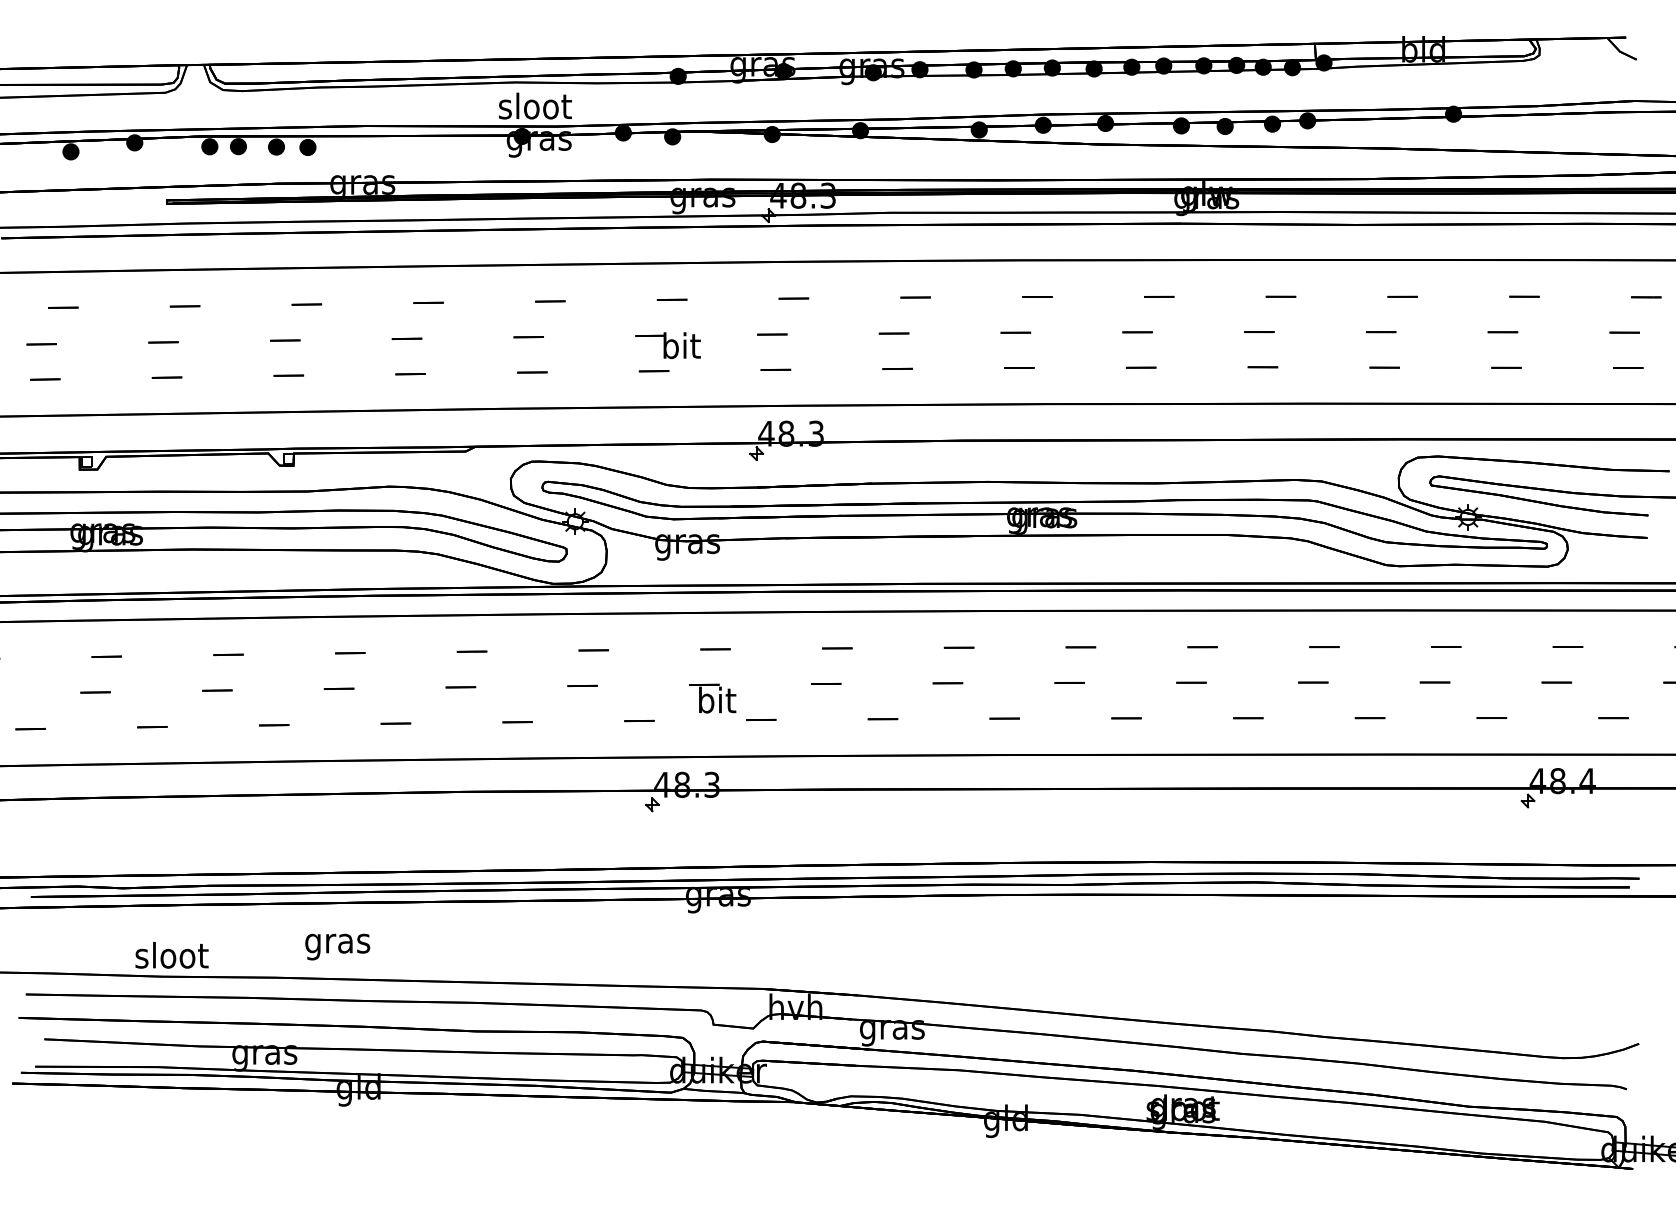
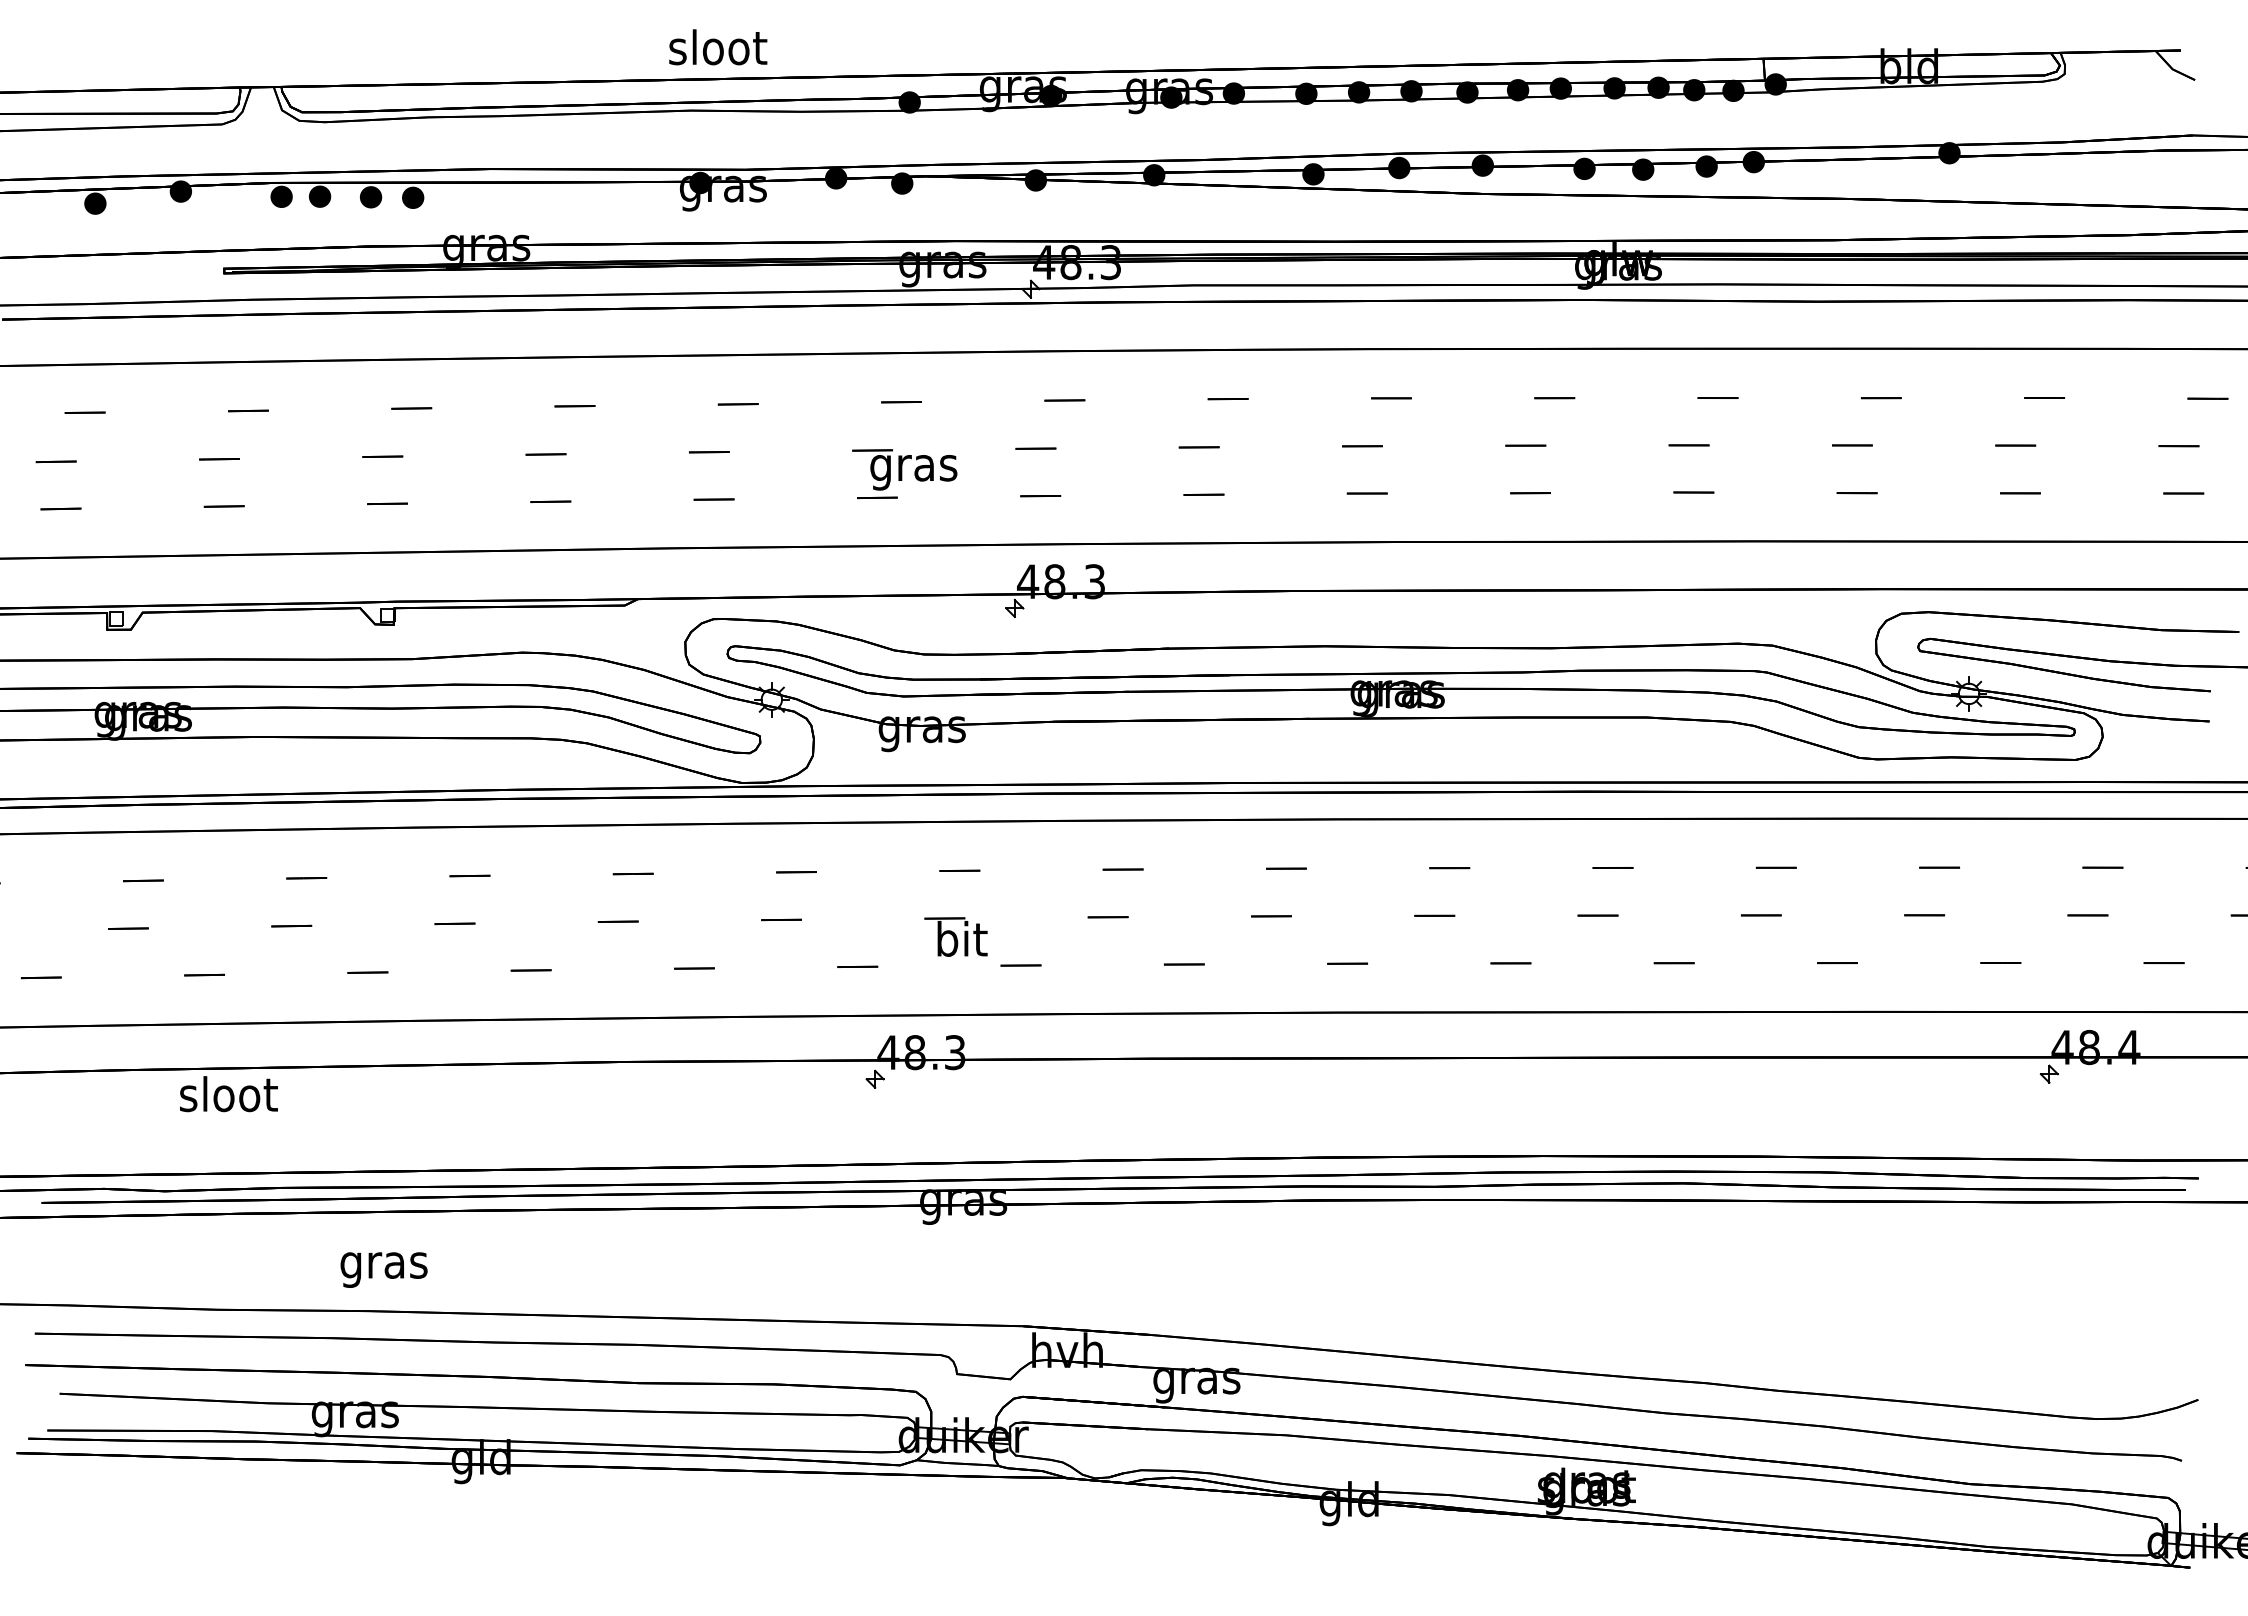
text: (535, 106) -> (718, 47), moved
text: (681, 348) -> (913, 467), bit -> gras
text: (337, 946) -> (383, 1269), moved
text: (171, 955) -> (228, 1094), moved

